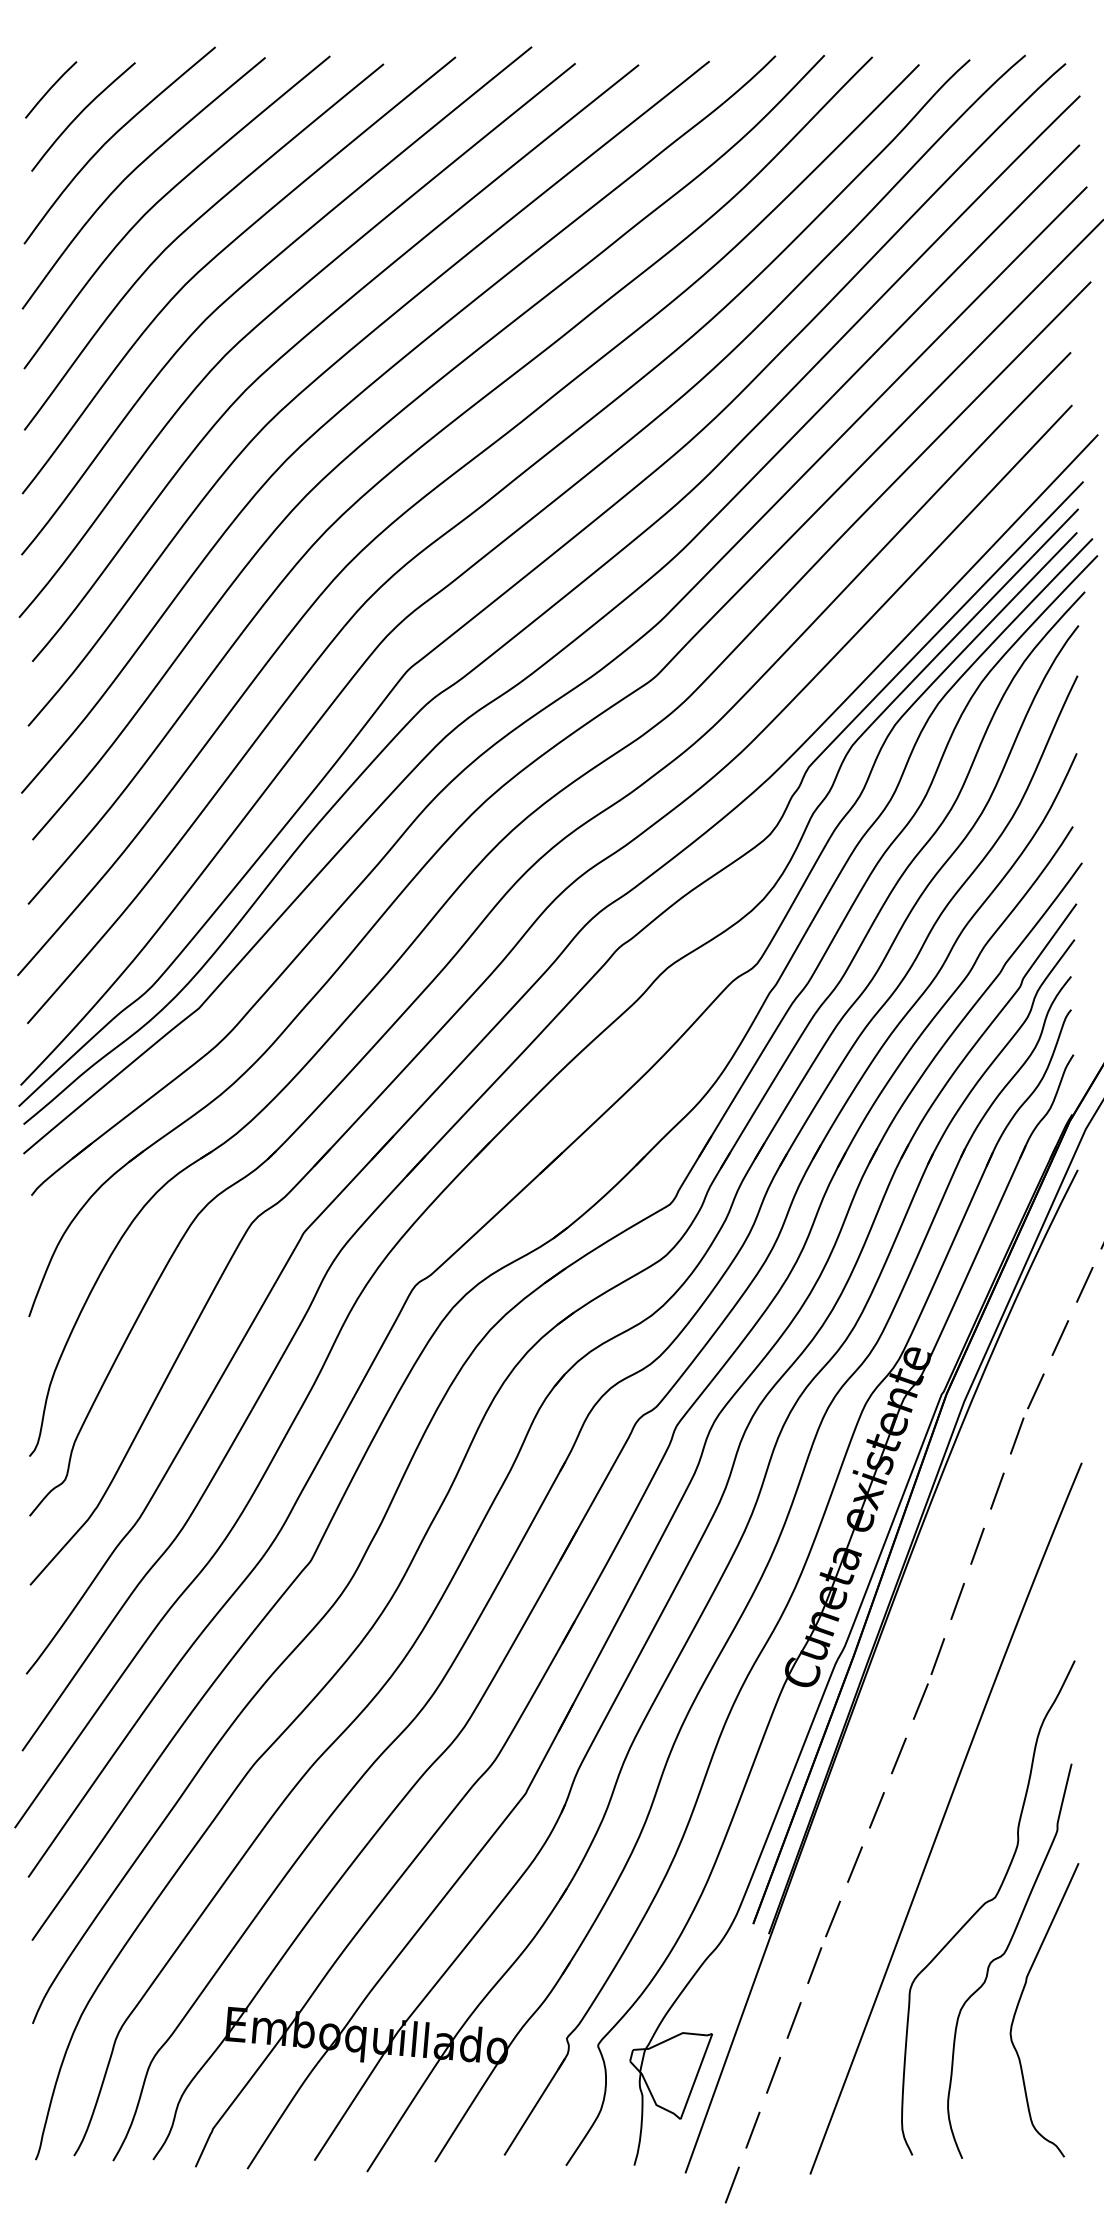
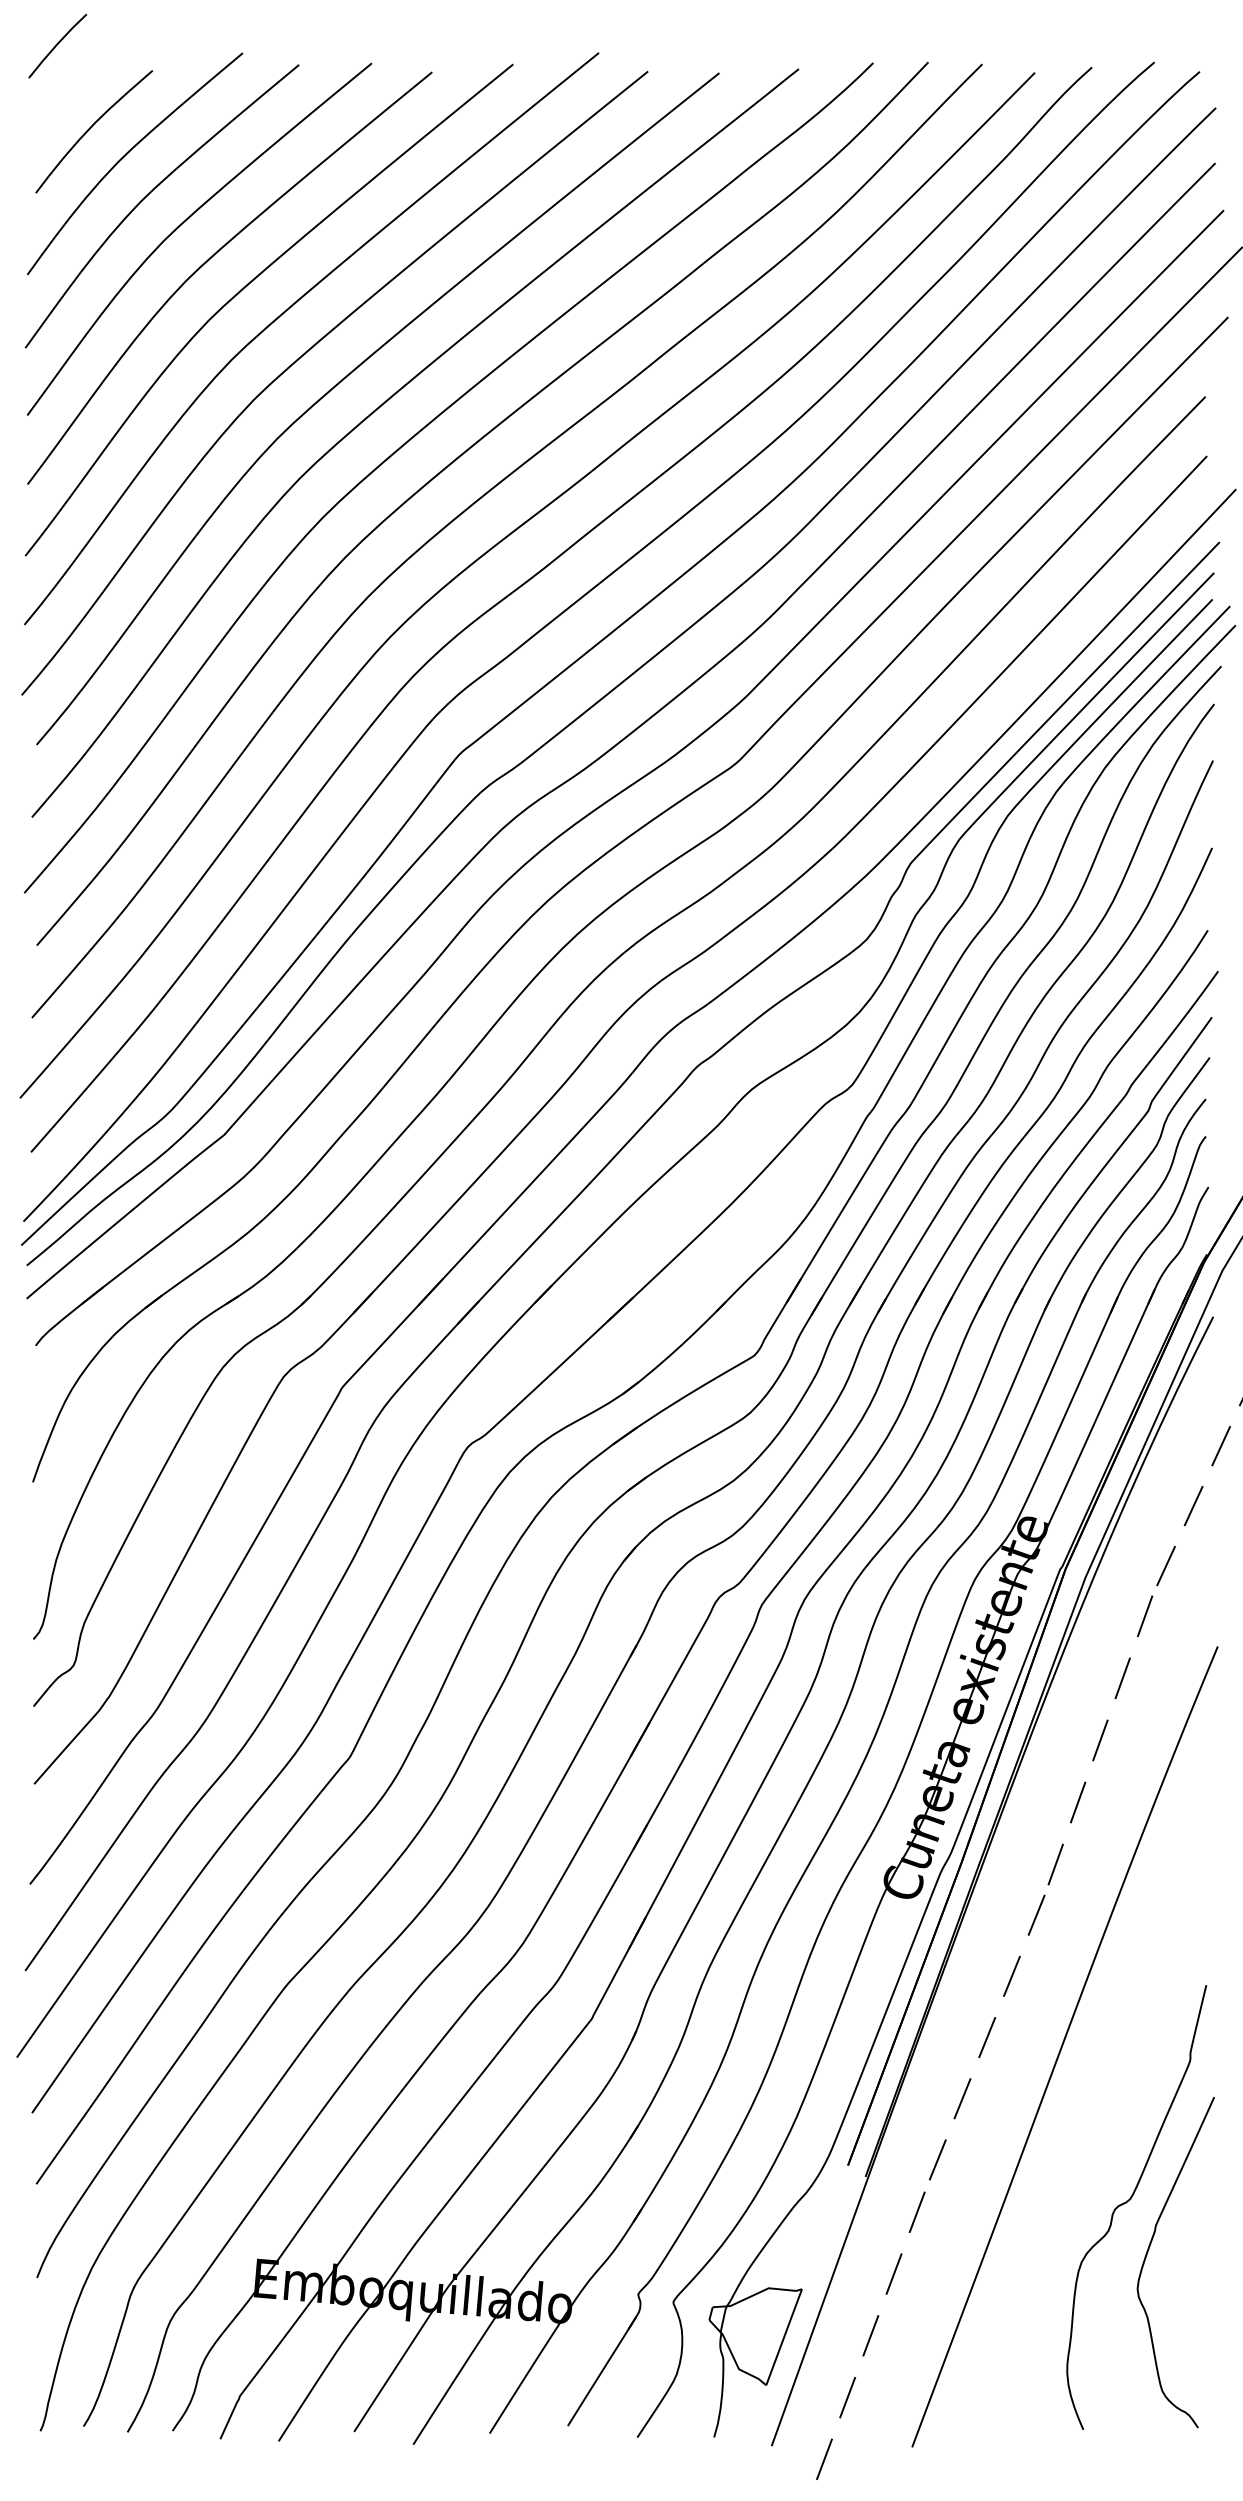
line: (51, 88) -> (58, 44), moved
curve: (985, 1904) -> (1109, 2143), removed

